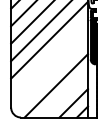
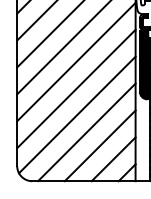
line: (49, 57) -> (76, 88), added
line: (50, 74) -> (77, 114), added
line: (65, 94) -> (100, 145), added

